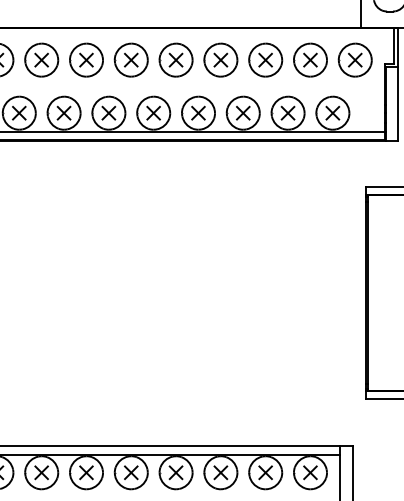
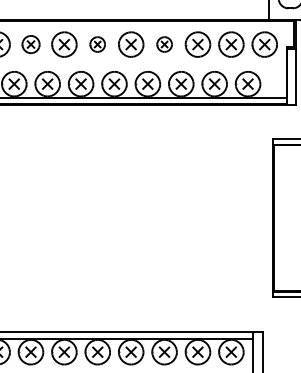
part: (41, 59) -> (30, 44), size x0.7
part: (130, 59) -> (97, 44), size x0.6
part: (220, 59) -> (164, 44), size x0.6

